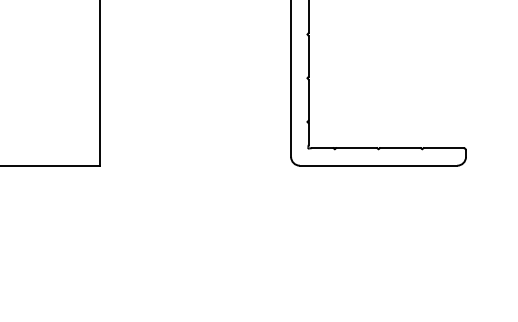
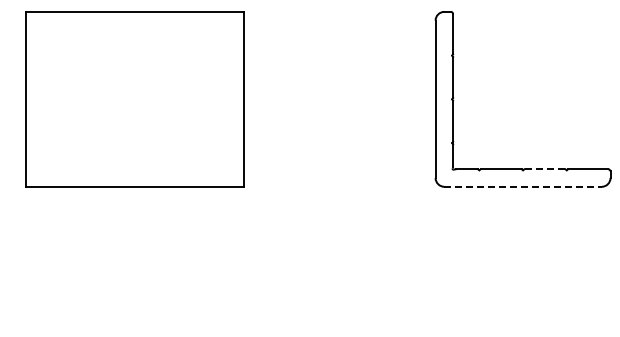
line: (400, 148) -> (544, 169), solid -> dashed
line: (379, 165) -> (523, 186), solid -> dashed

